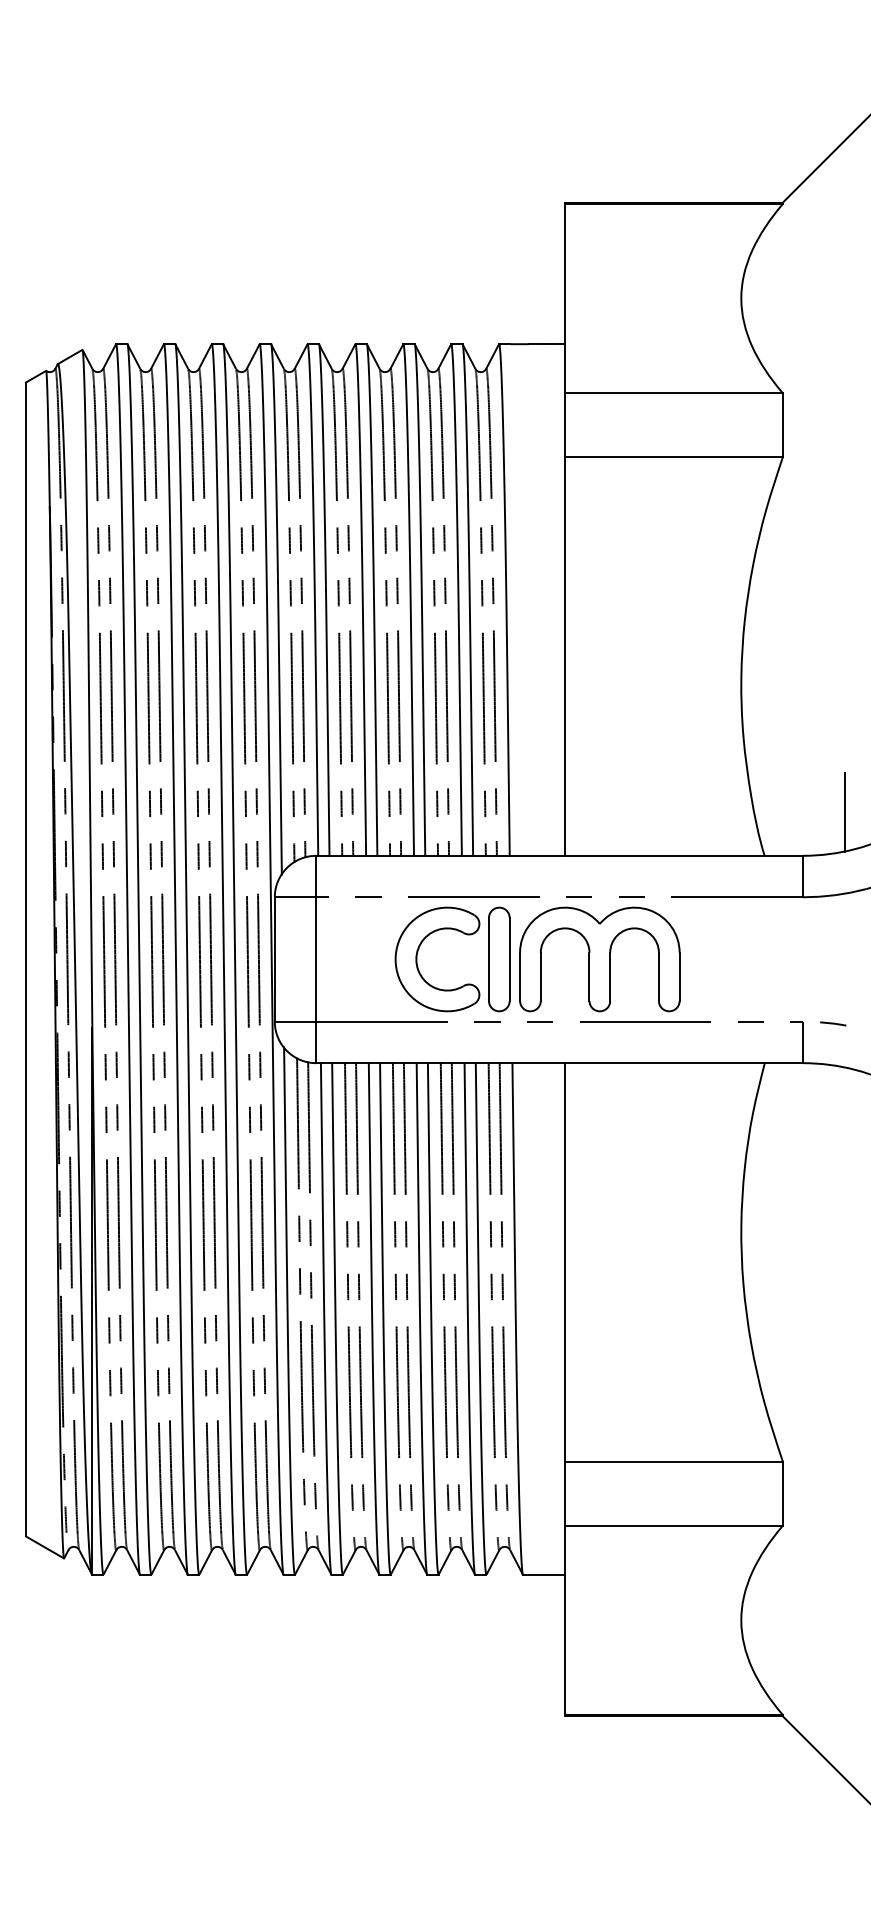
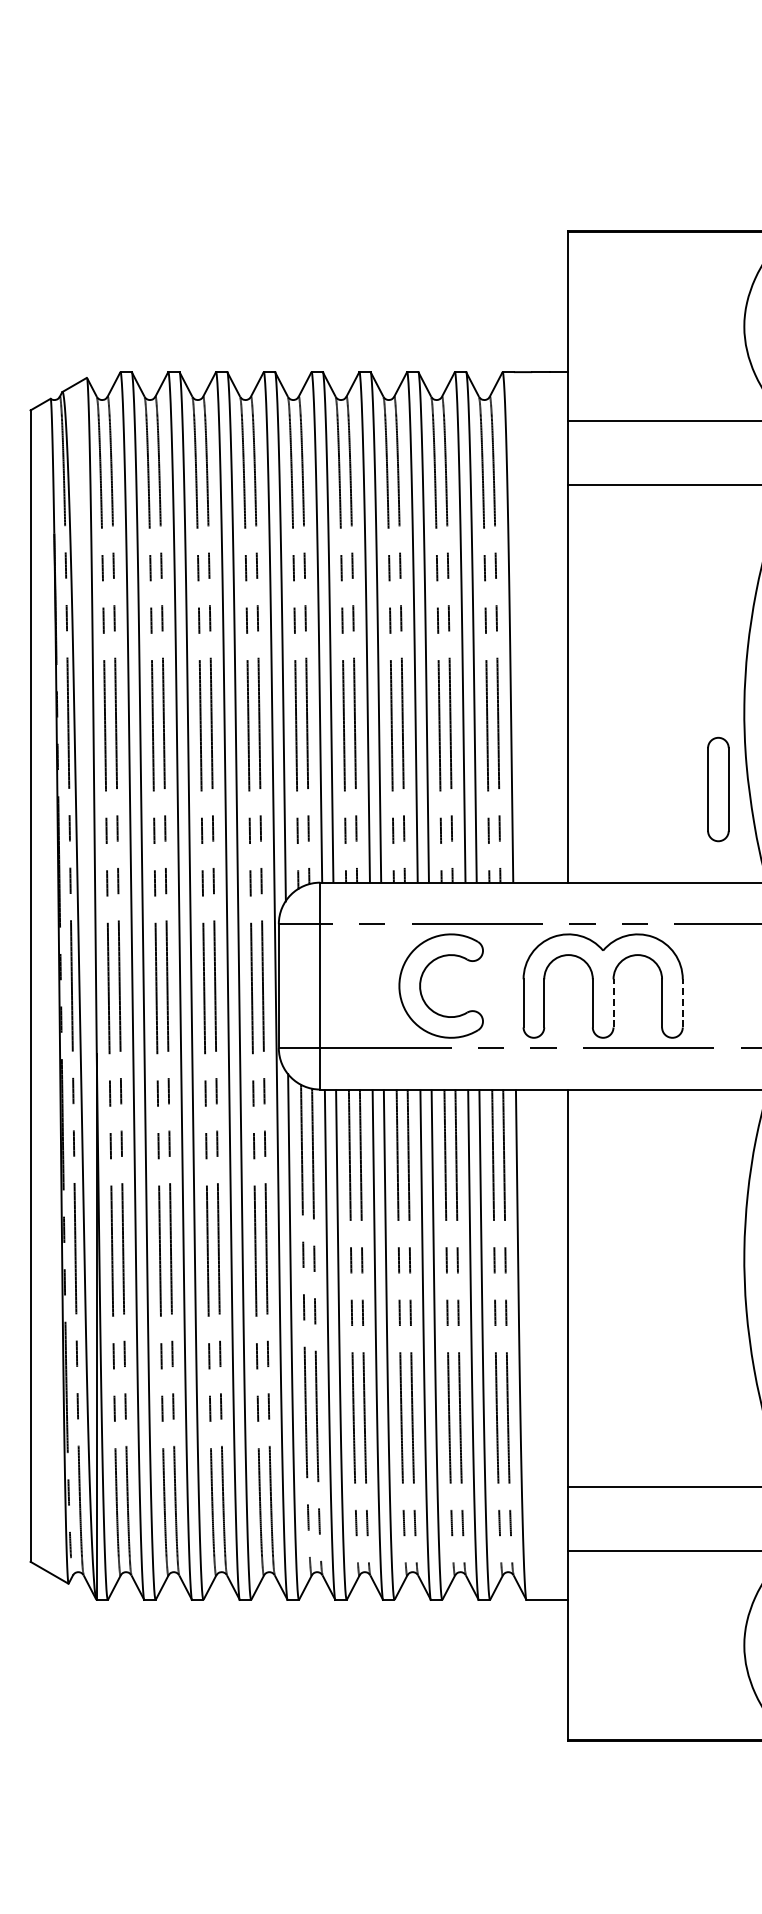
part: (499, 959) -> (718, 789), moved
line: (610, 976) -> (613, 1003), solid -> dashed
line: (679, 976) -> (682, 1003), solid -> dashed

